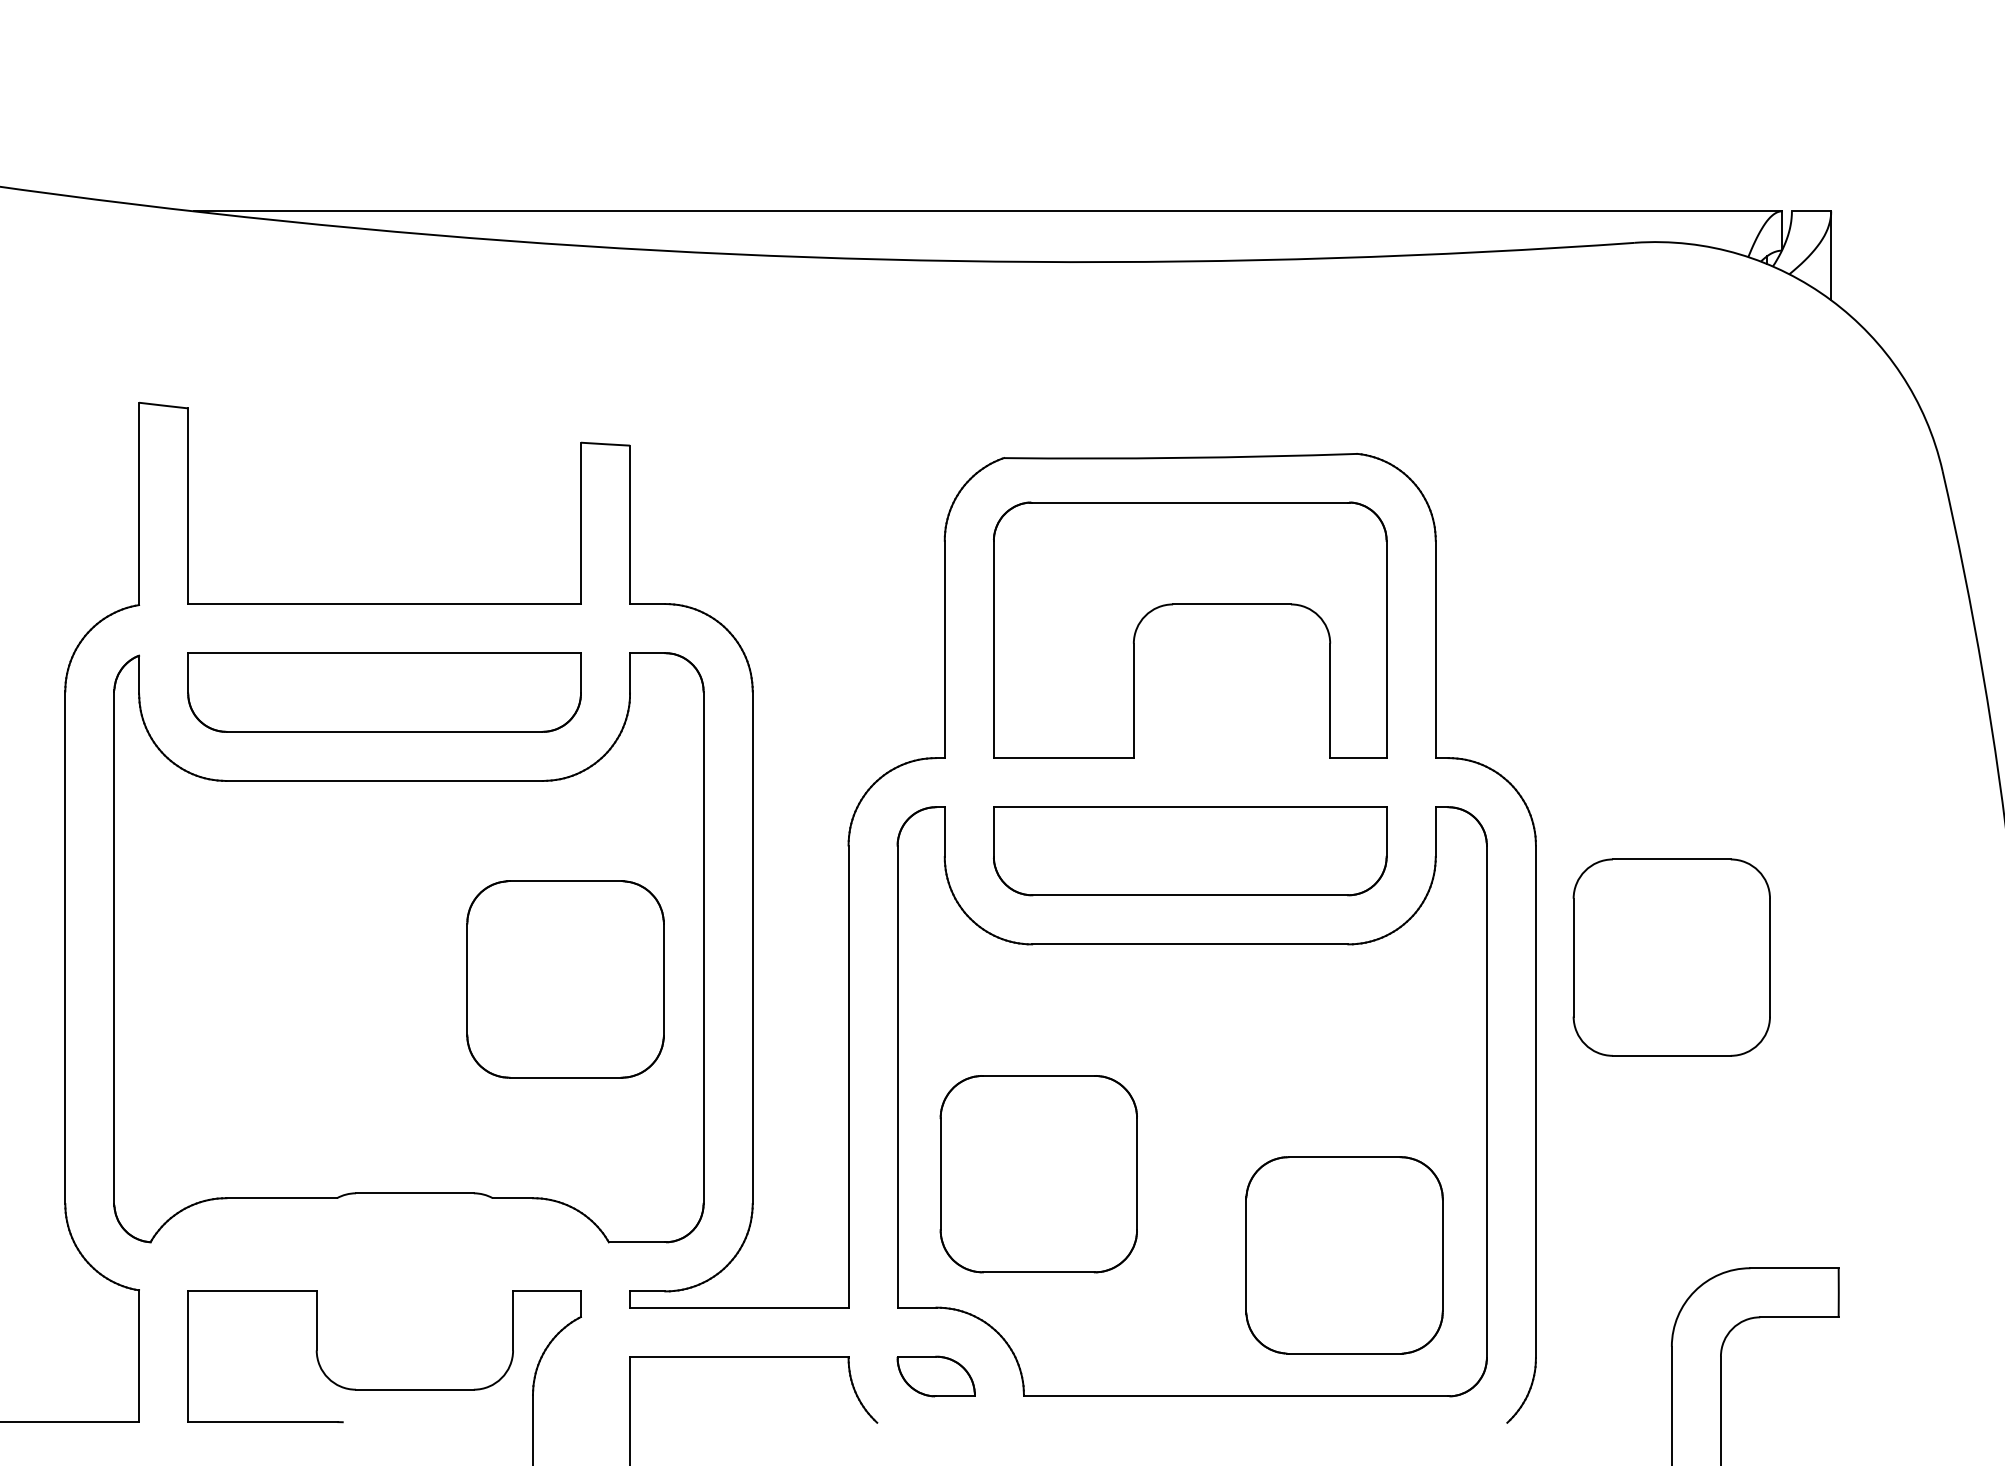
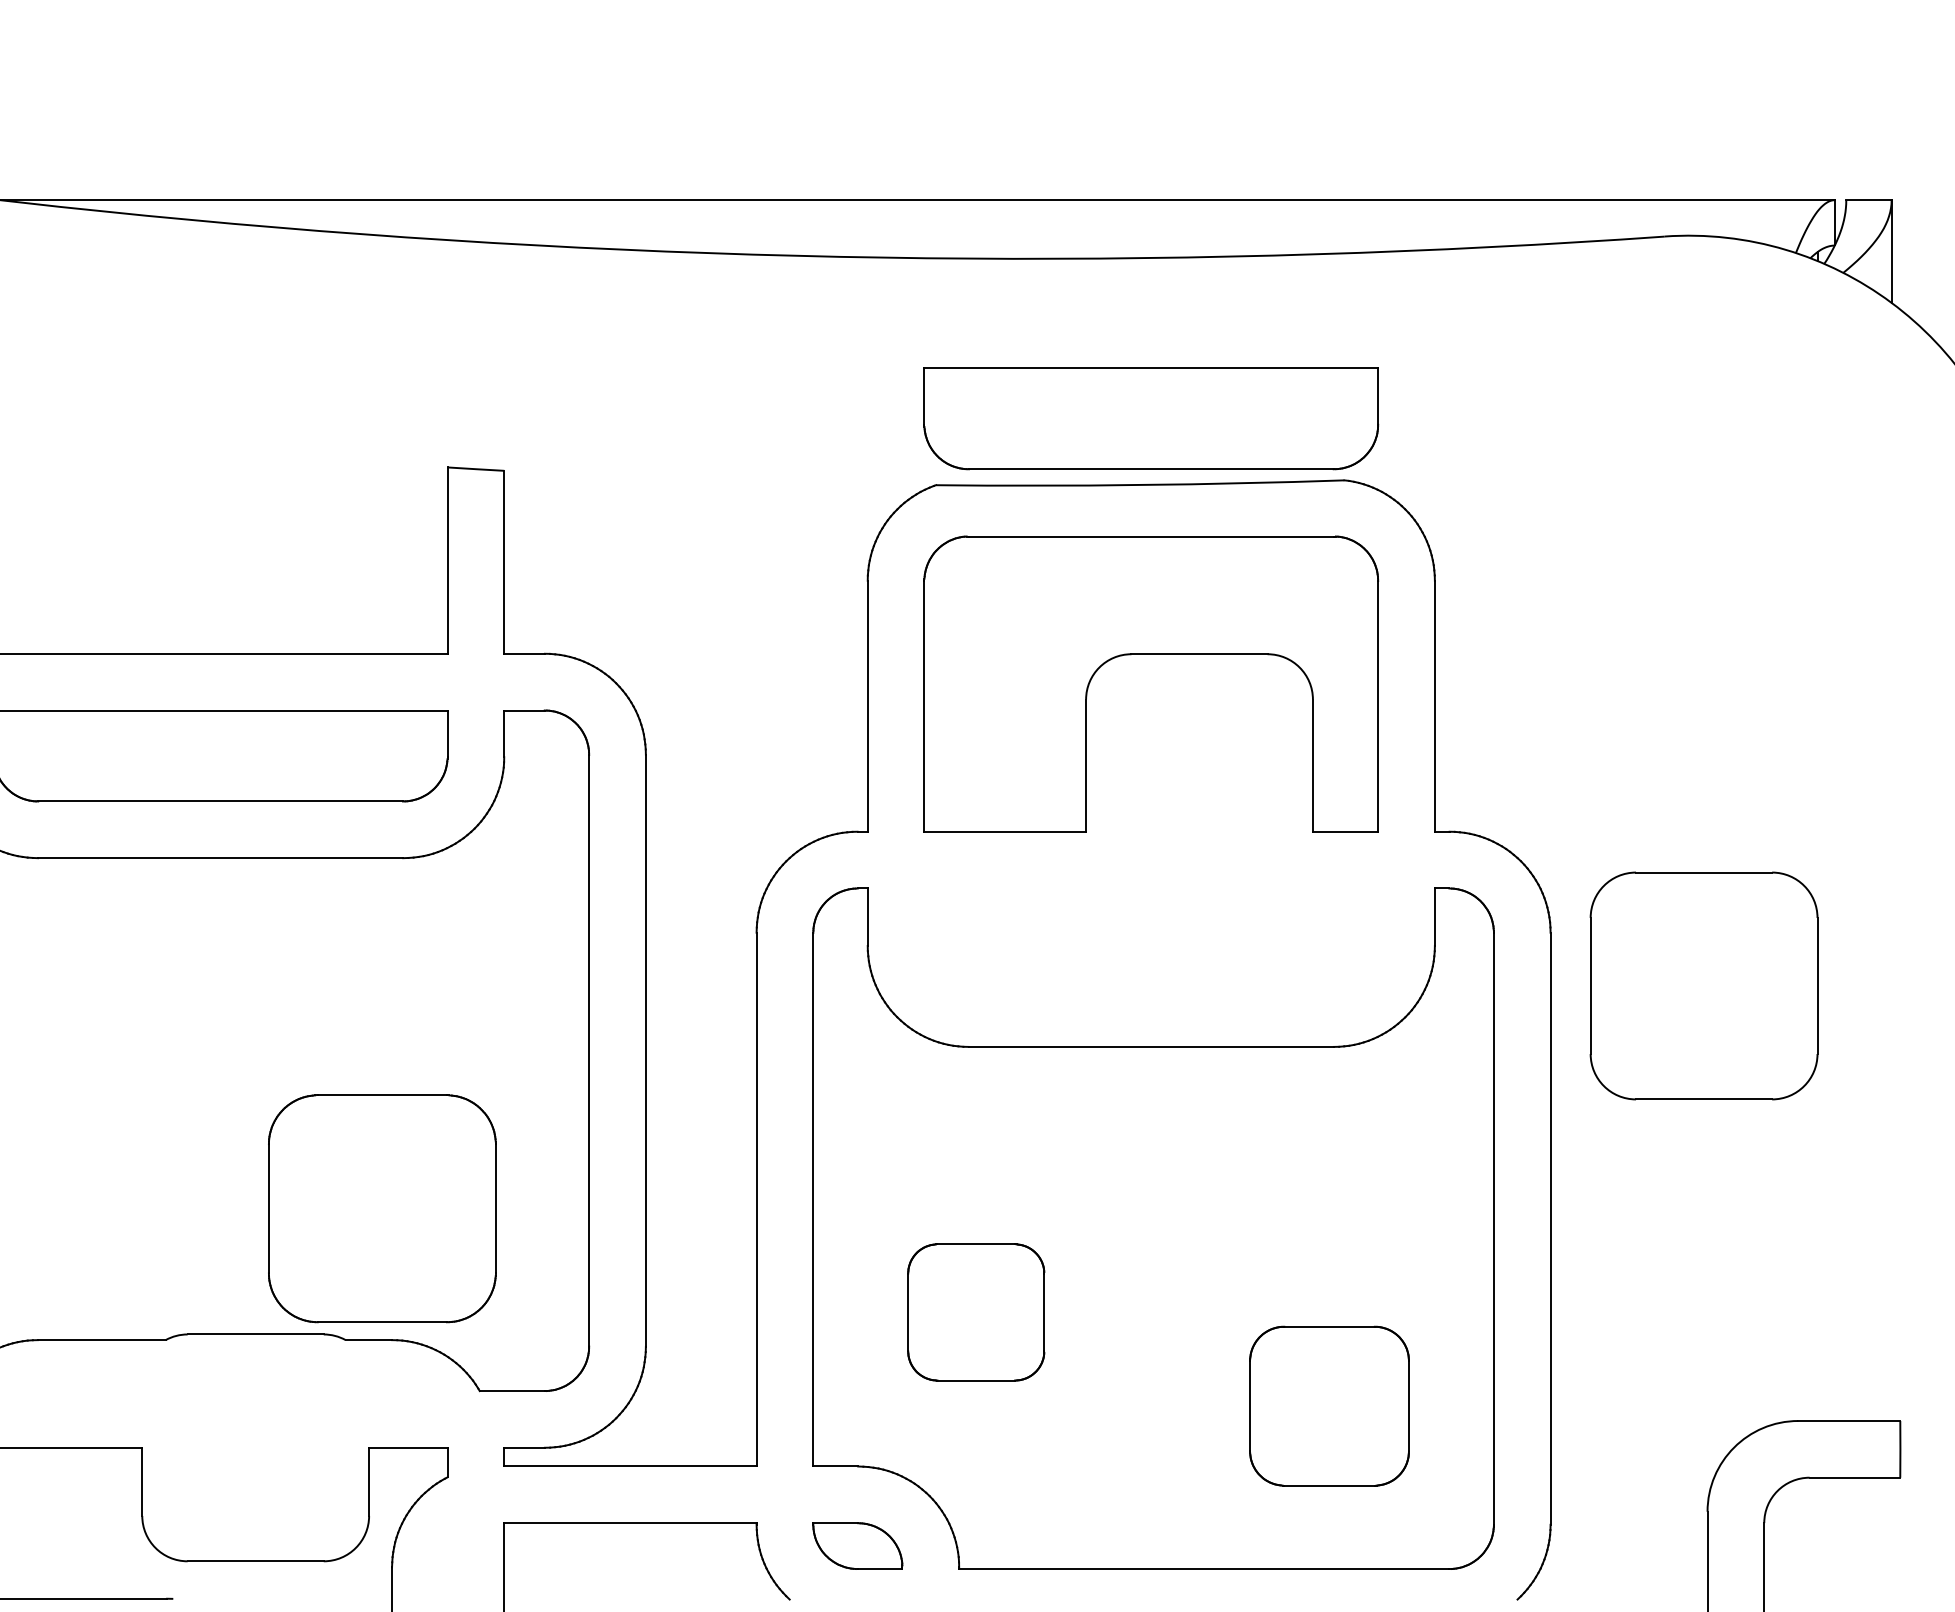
part: (1190, 851) -> (1151, 418), moved
part: (1671, 957) -> (1703, 985), moved
part: (565, 979) -> (382, 1208), moved
part: (1038, 1174) -> (975, 1312), size x0.6
part: (1344, 1255) -> (1329, 1406), size x0.7

